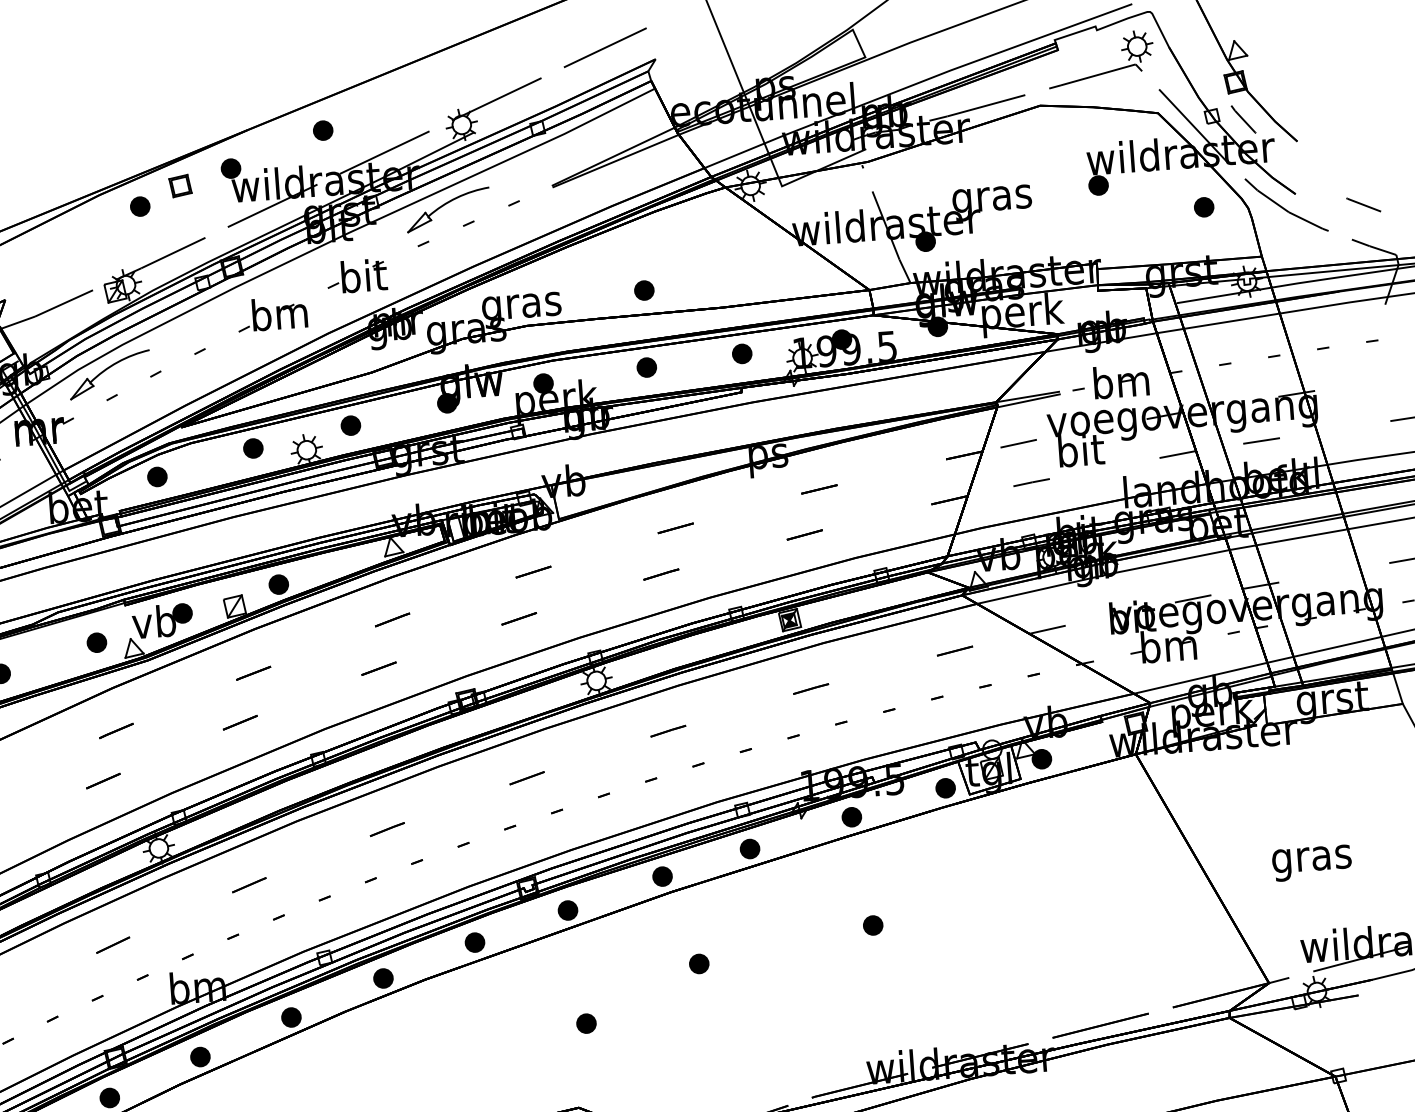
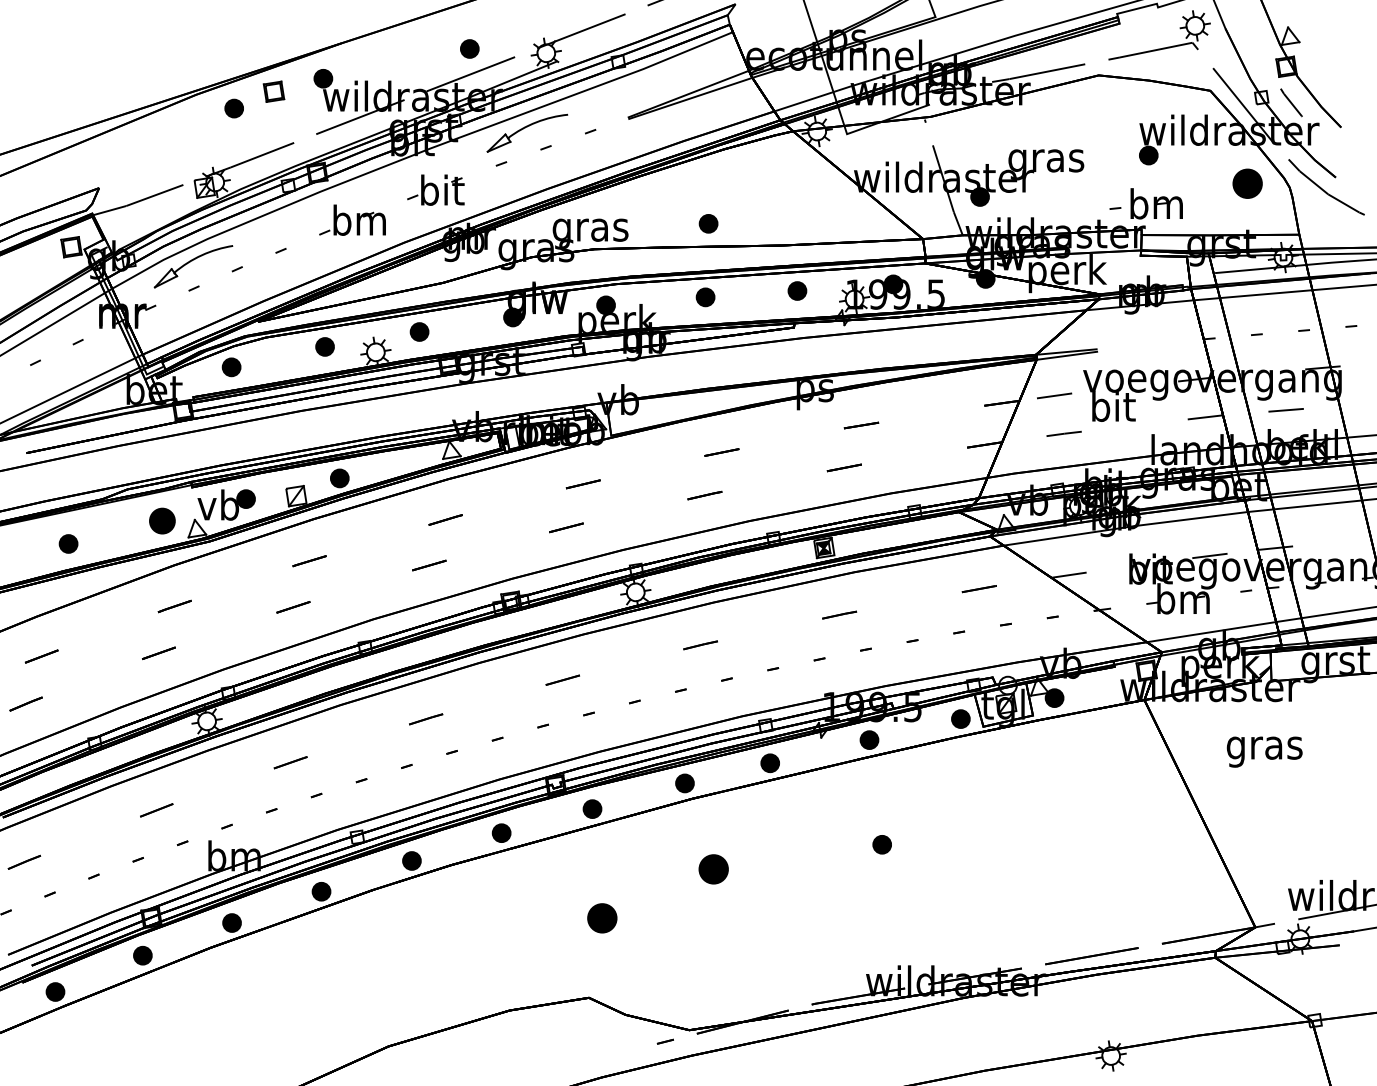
part: (322, 130) -> (469, 48), moved
part: (1203, 207) -> (1247, 183), size x1.6
part: (1109, 382) -> (1145, 203), moved
part: (96, 642) -> (162, 520), size x1.4
text: (1311, 862) -> (1264, 751), moved
part: (698, 963) -> (713, 868), size x1.6
part: (585, 1022) -> (601, 917), size x1.6

